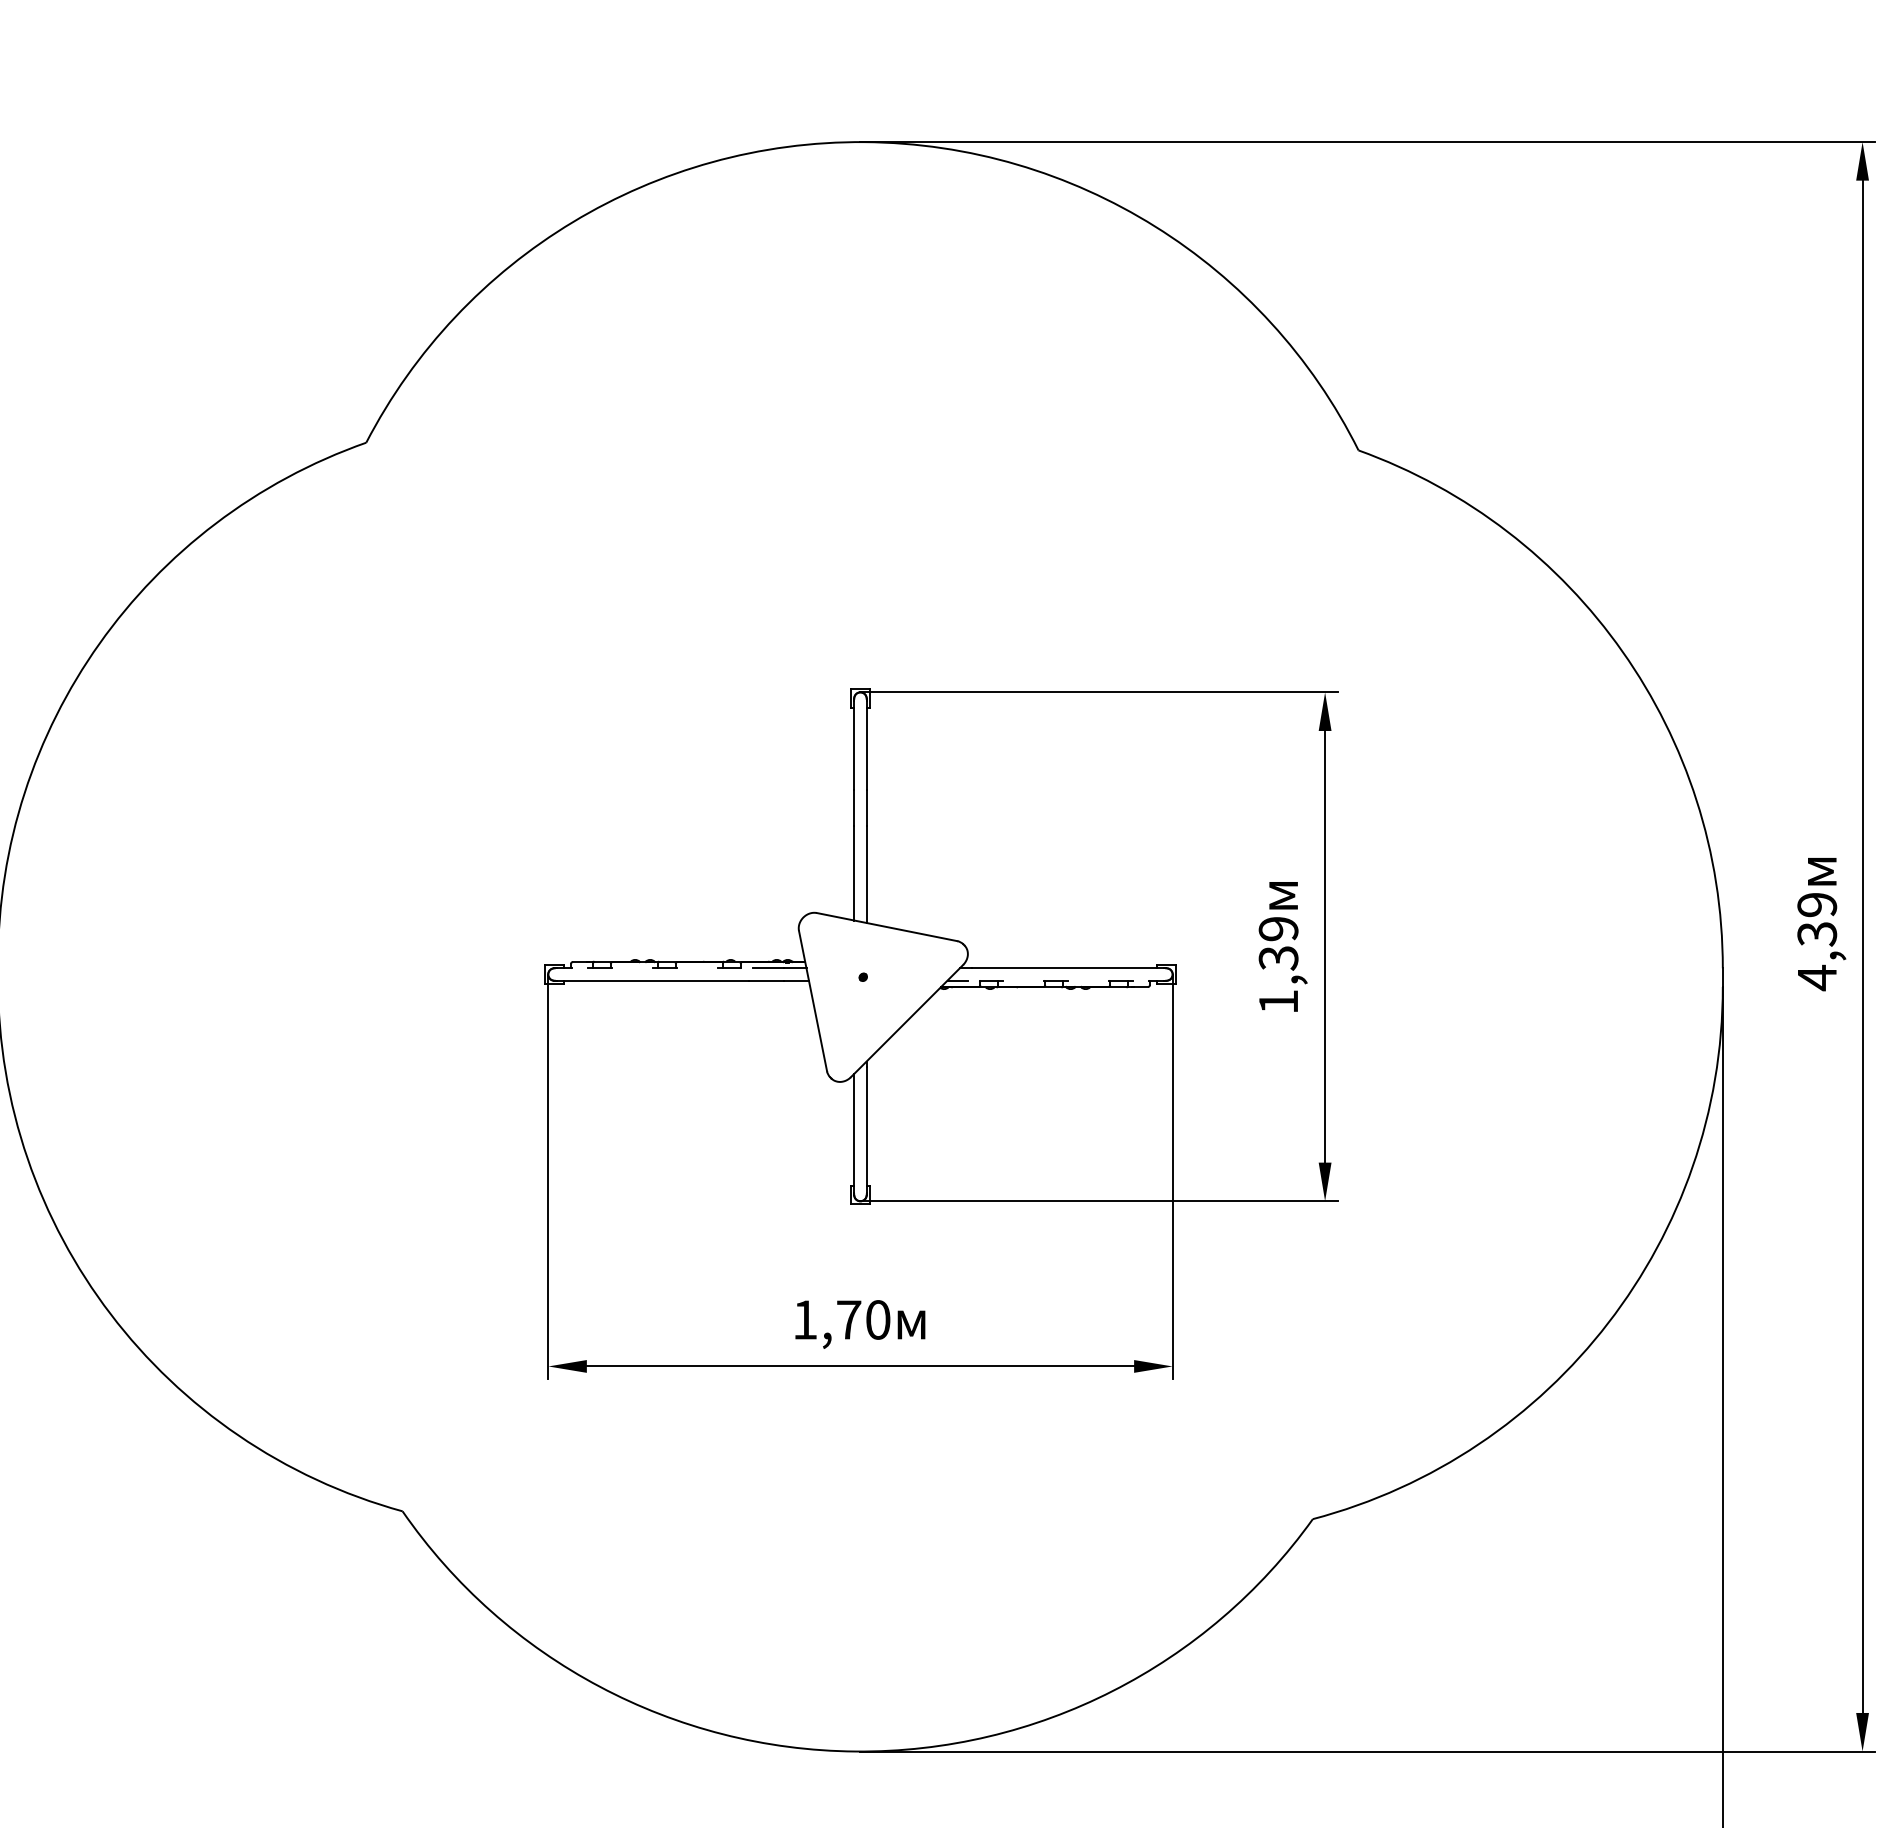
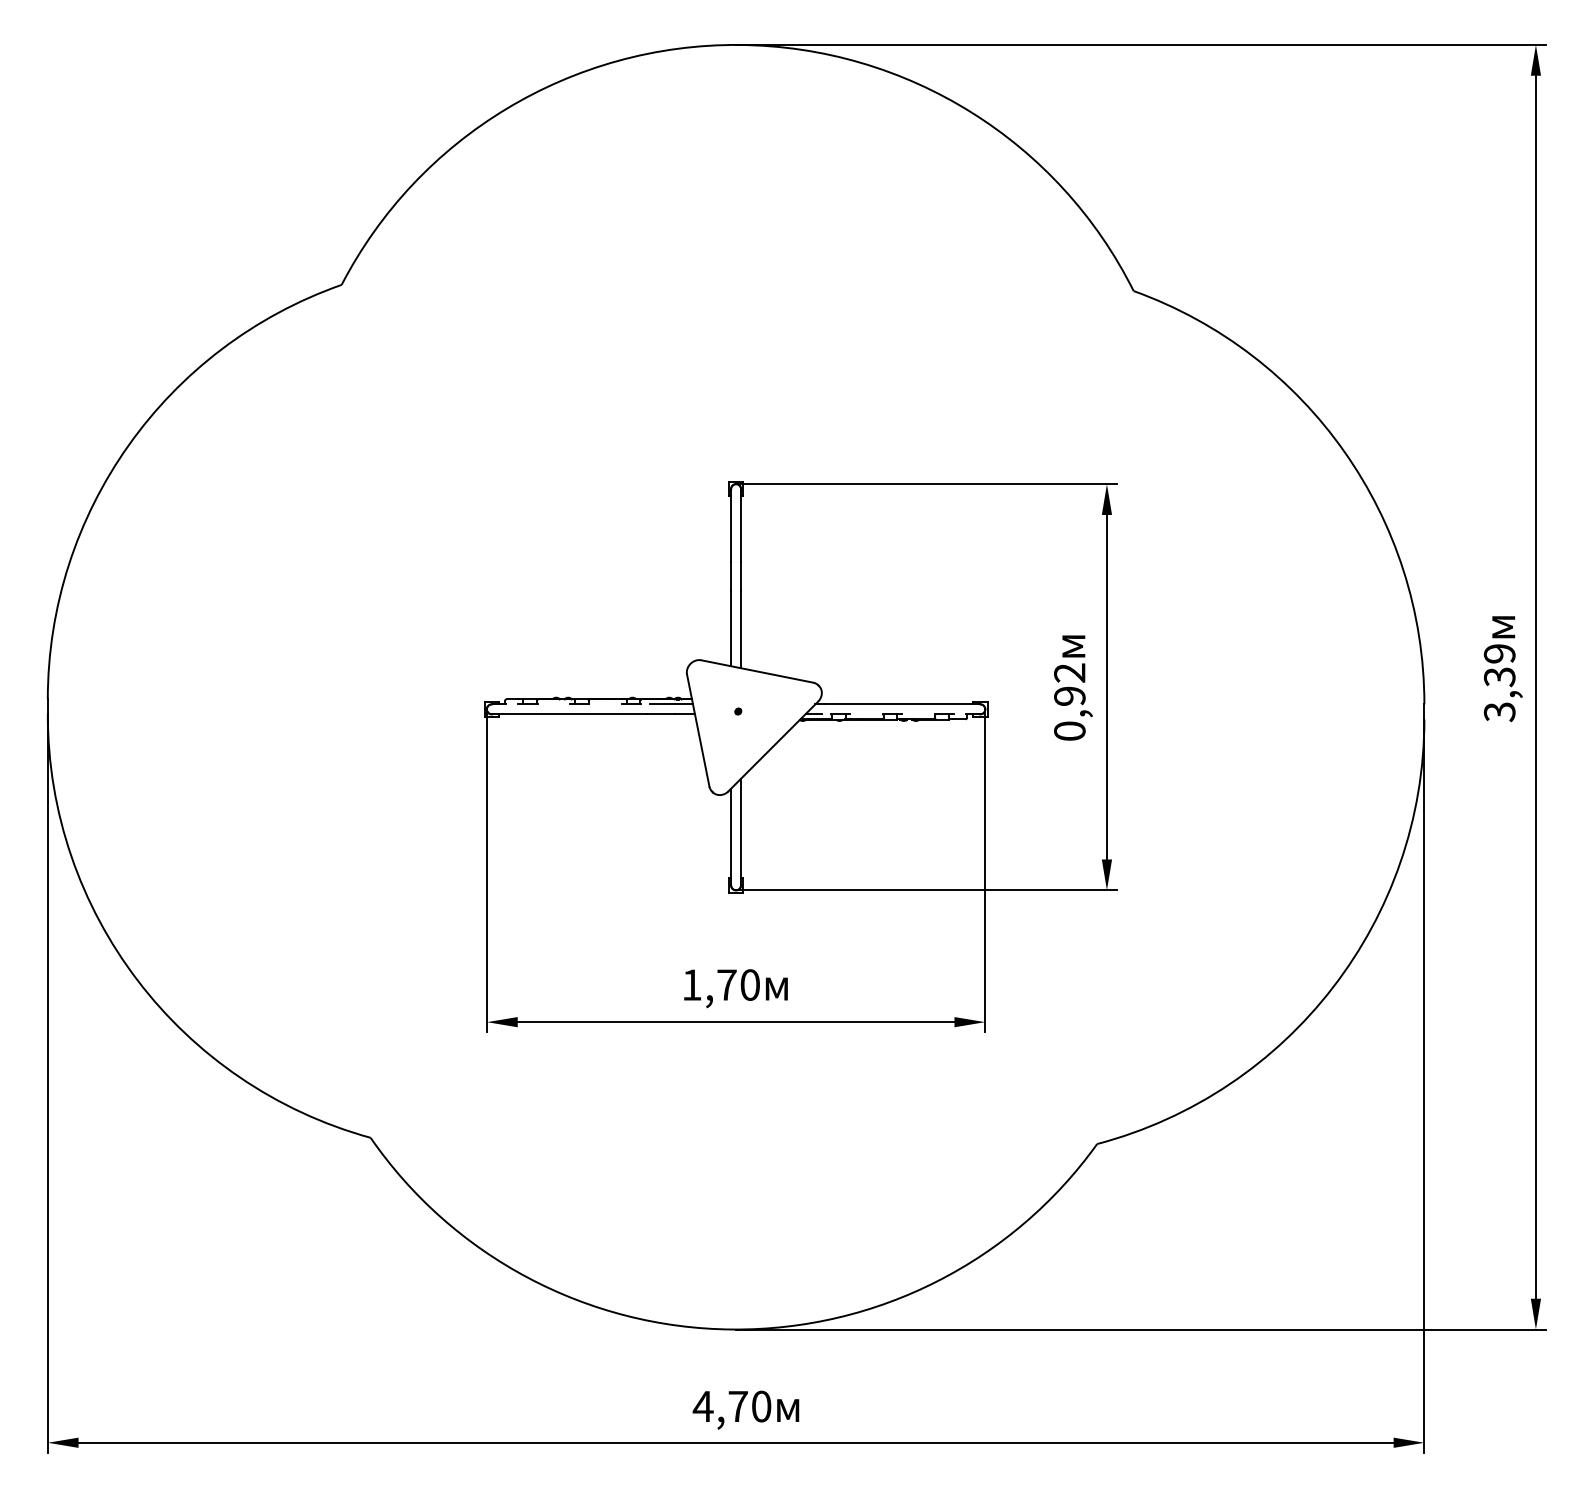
text: (1278, 964) -> (1069, 701), 1,39 -> 0,92
text: (1816, 977) -> (1499, 711), 4,39 -> 3,39

